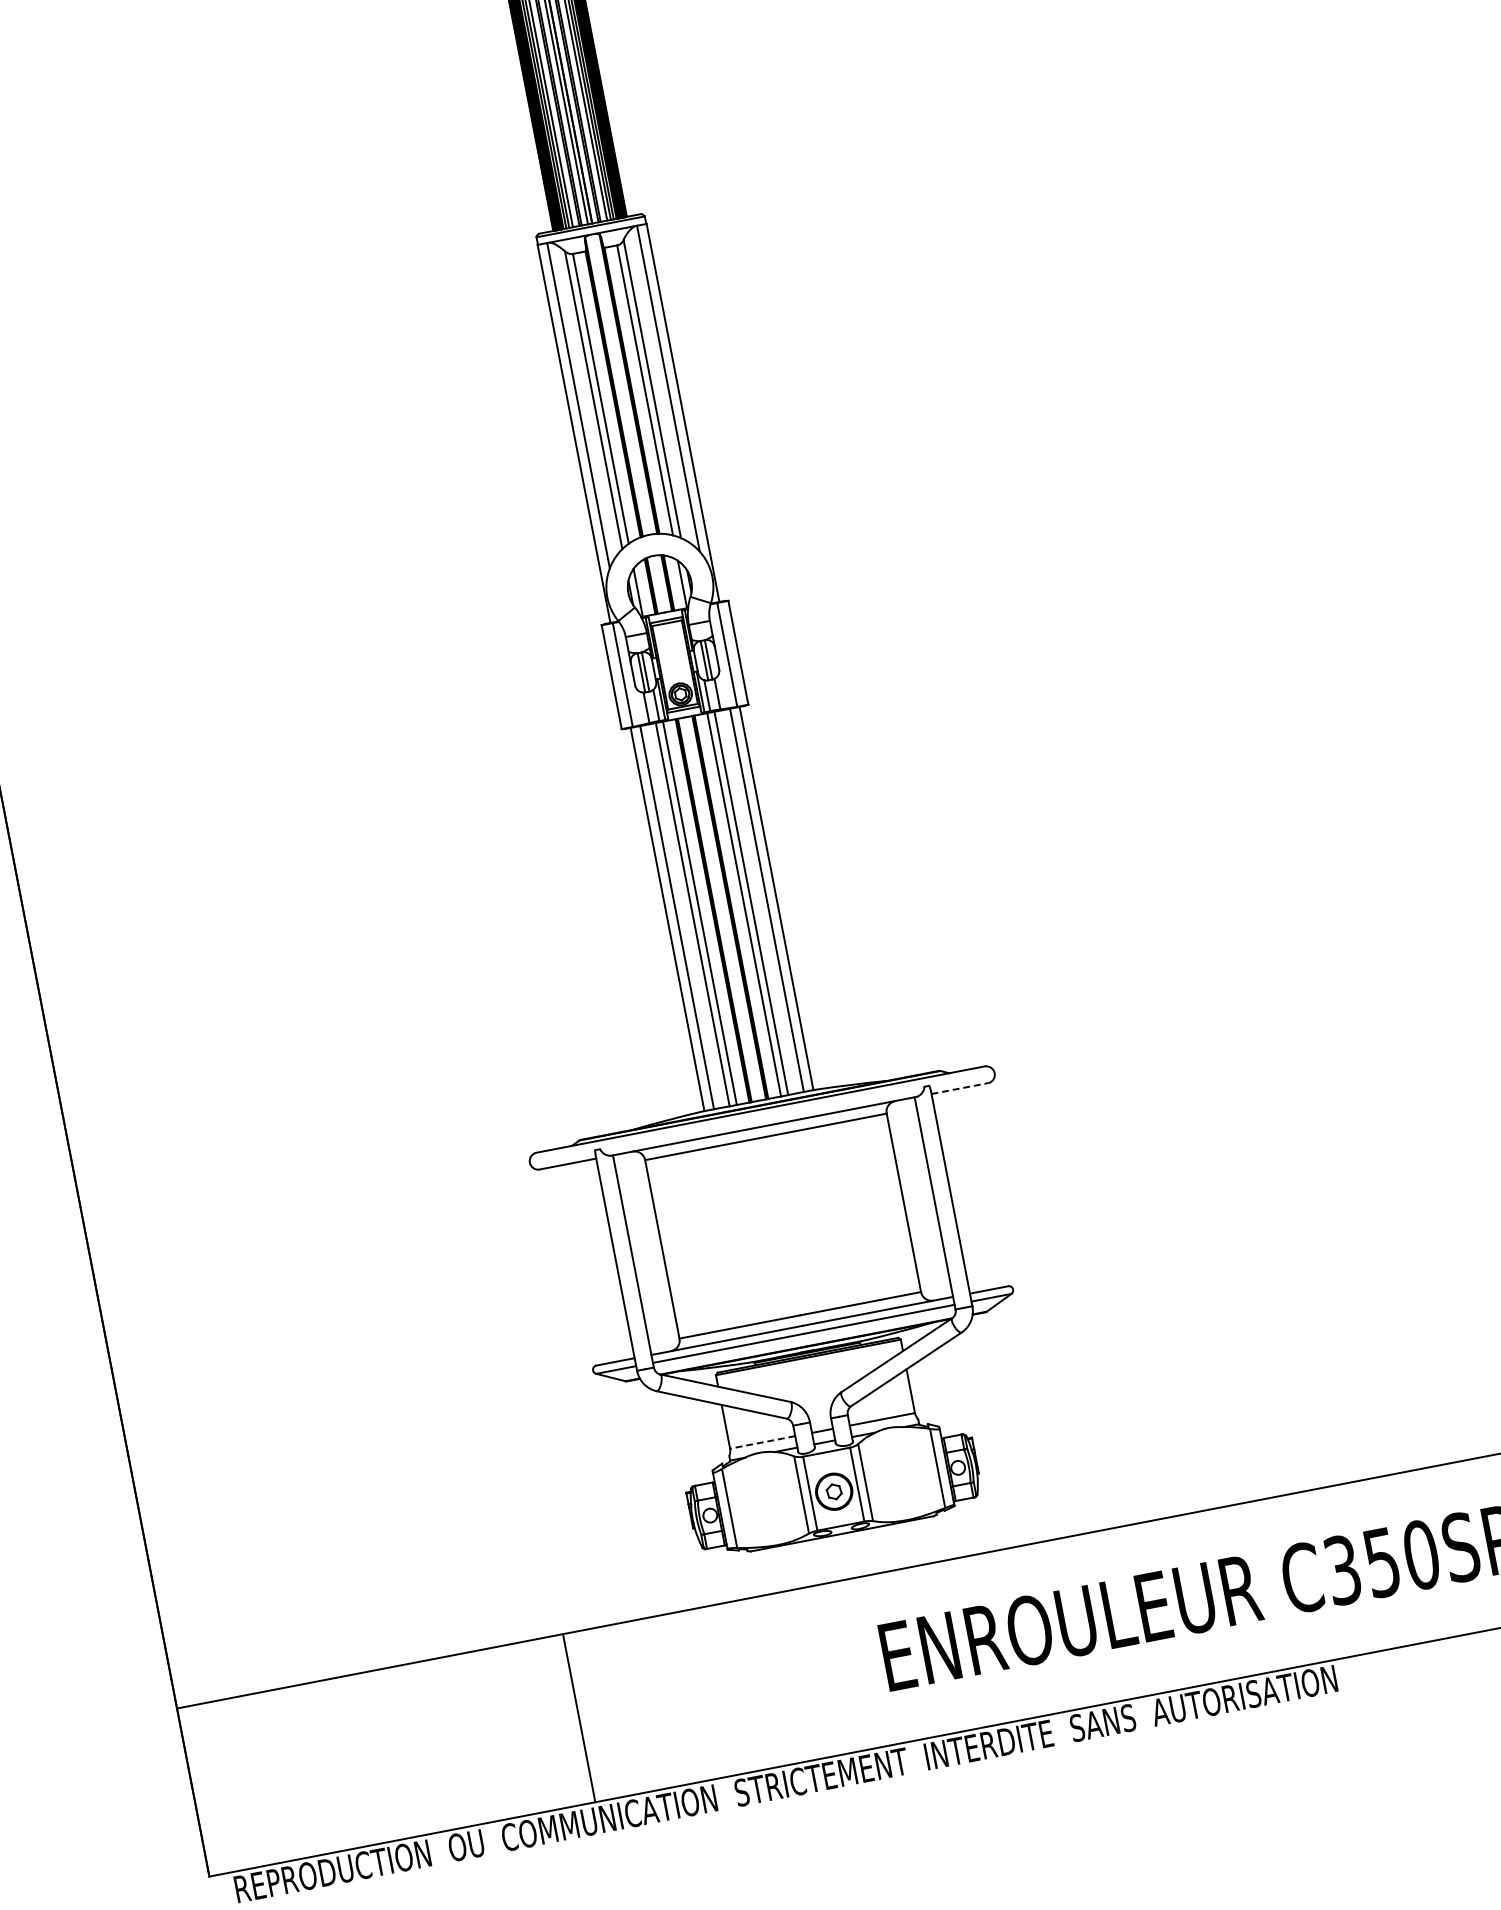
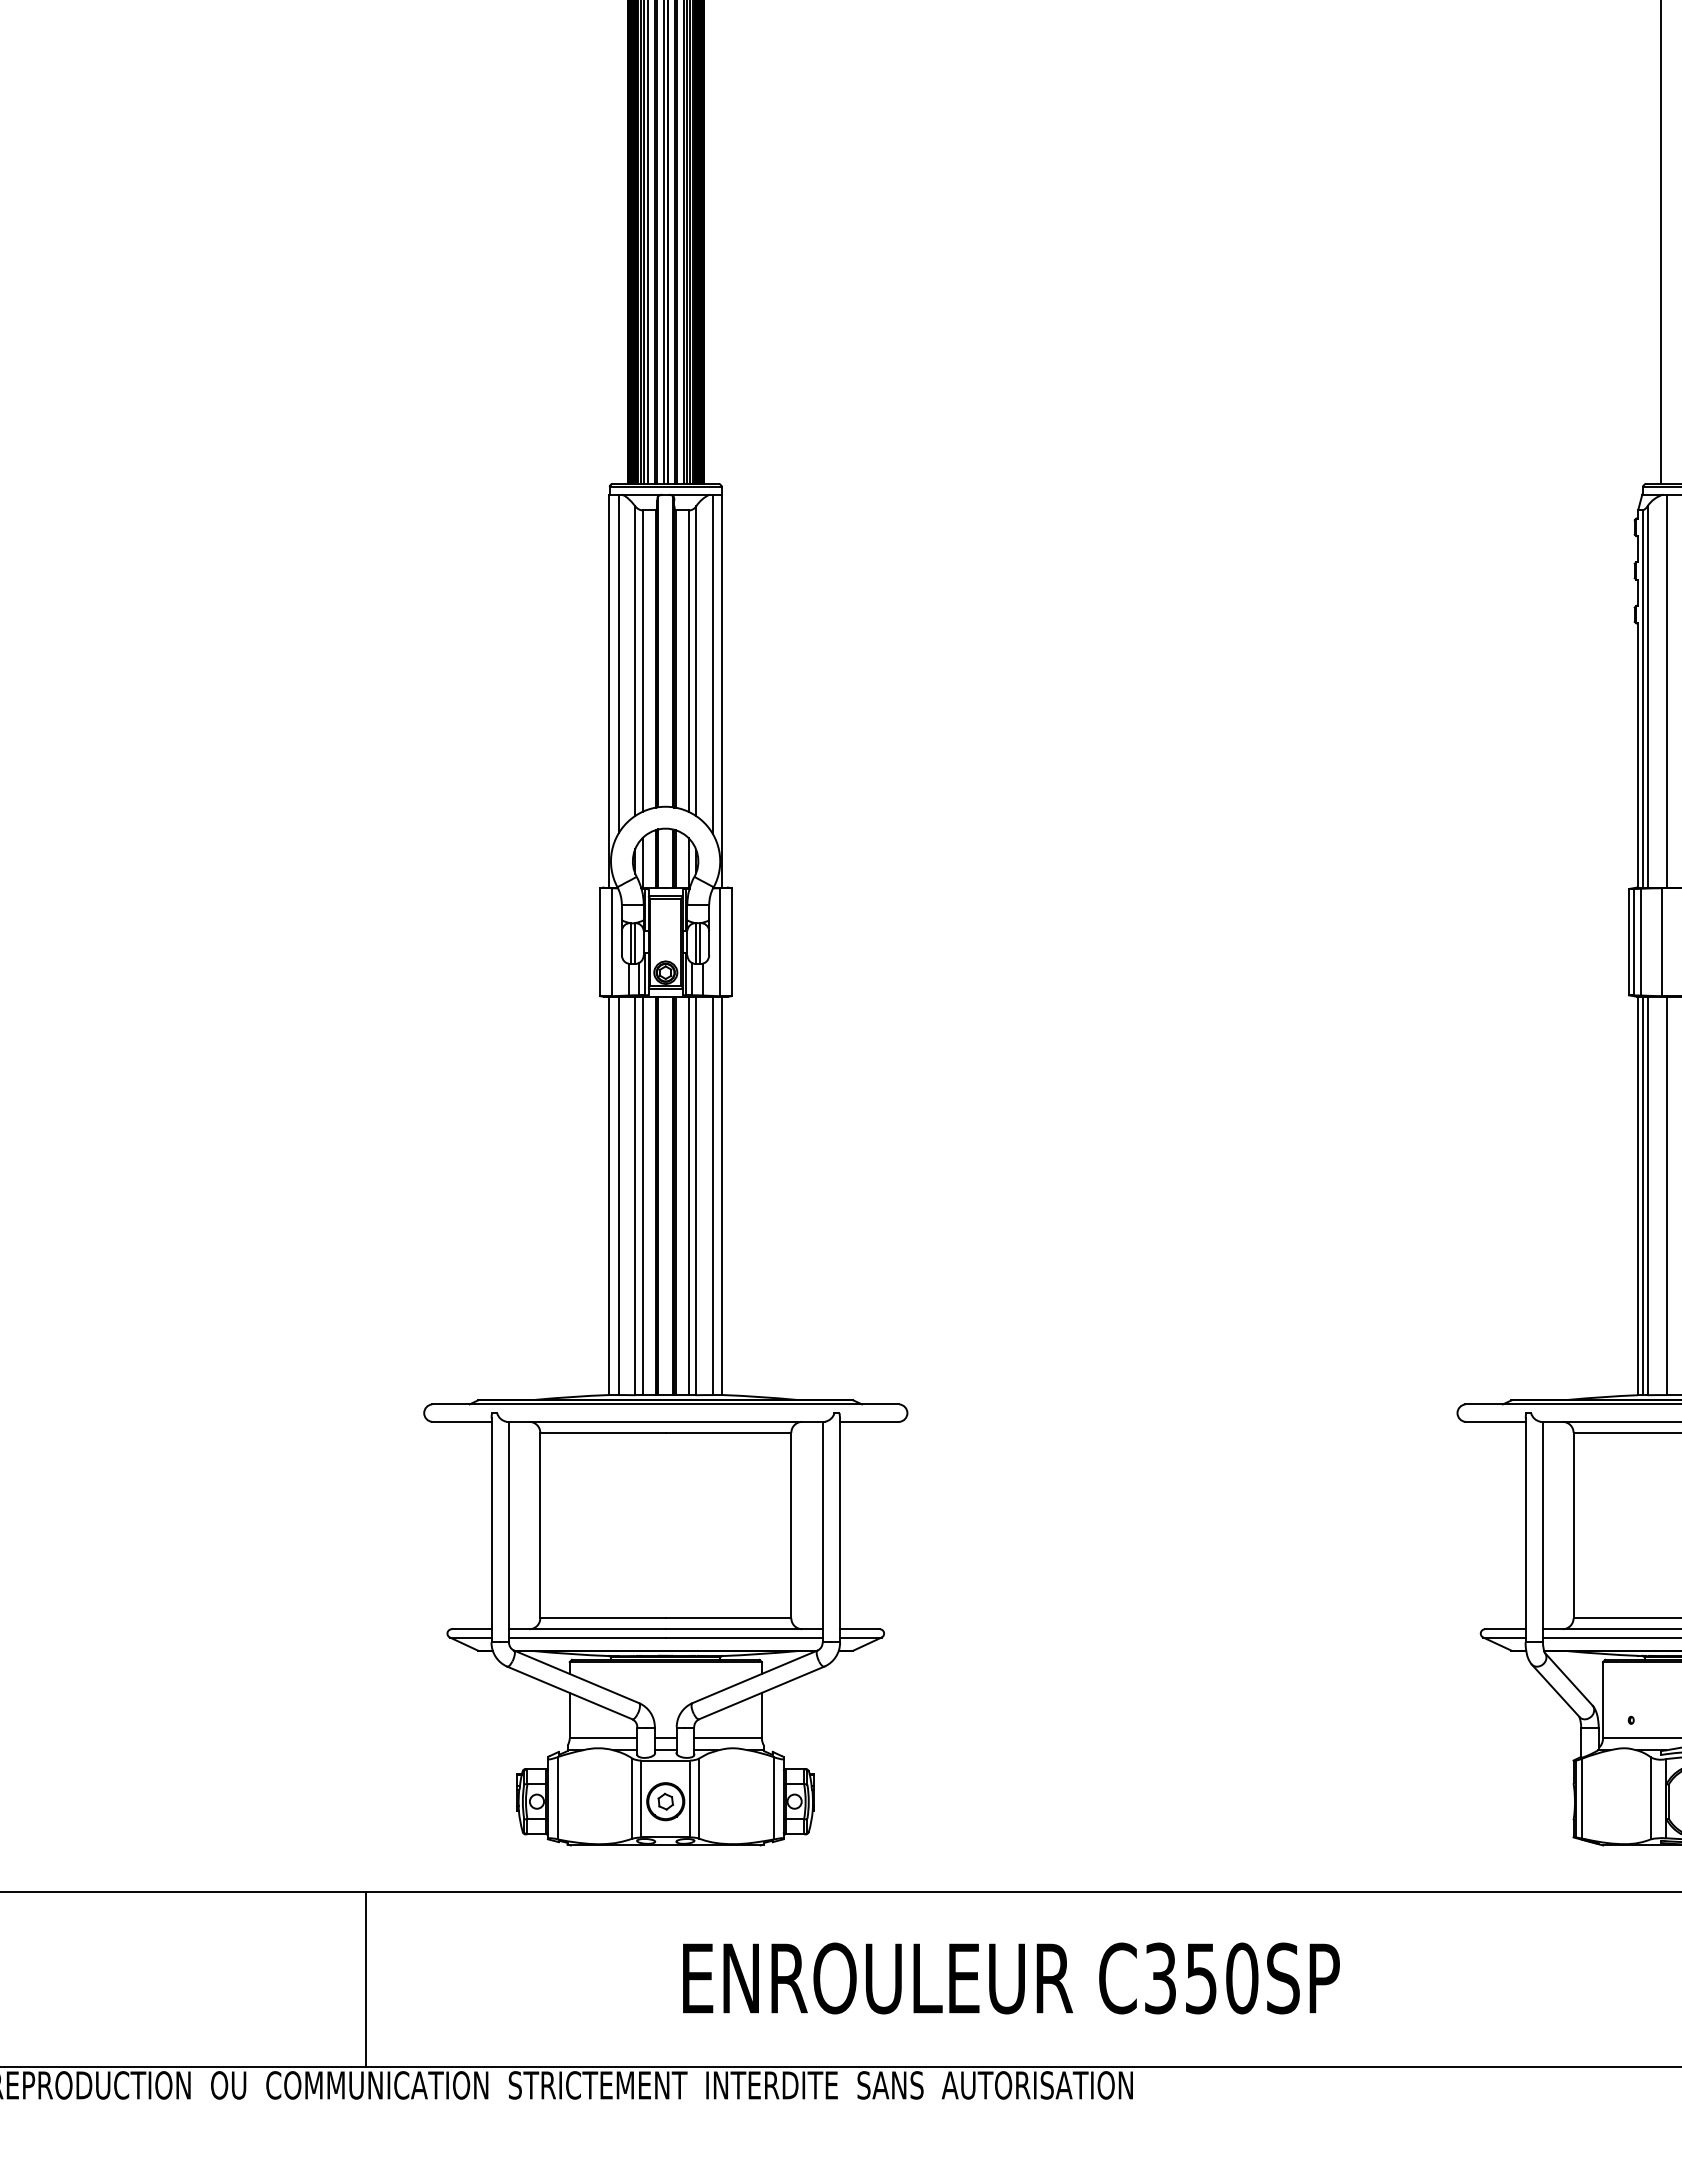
line: (959, 1088) -> (869, 1421), dashed -> solid
line: (762, 1442) -> (603, 1738), dashed -> solid

